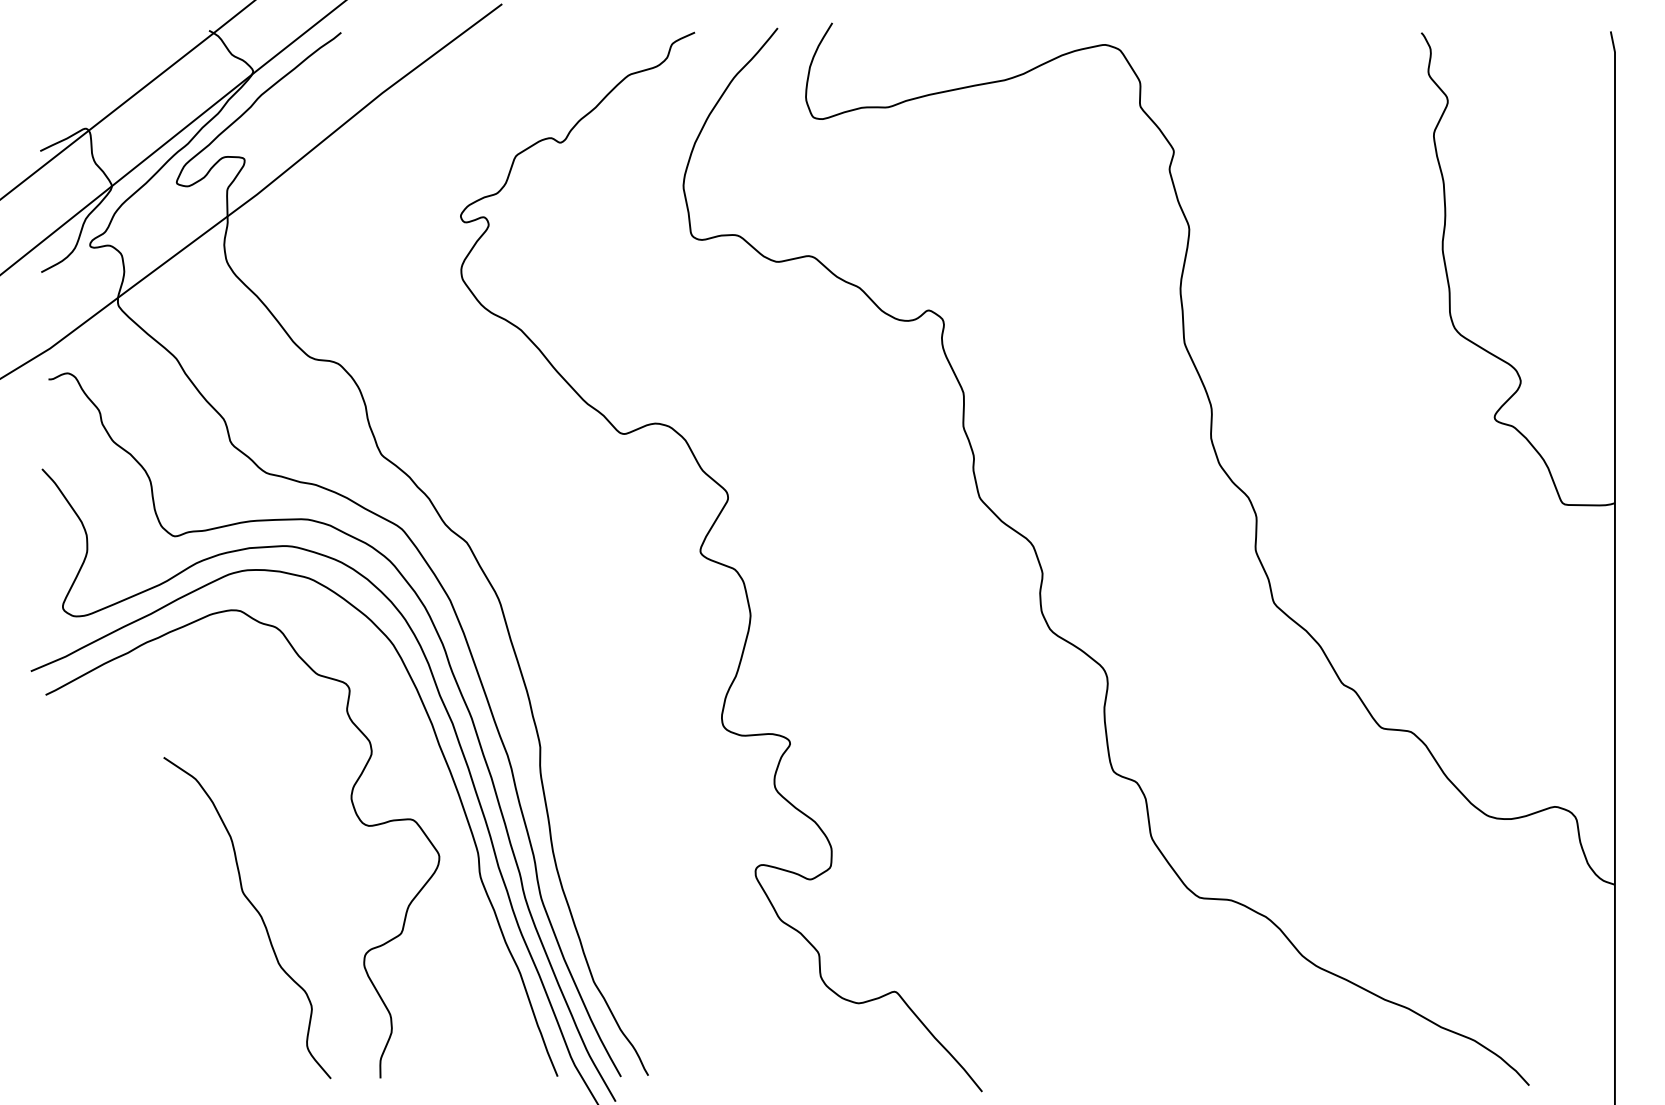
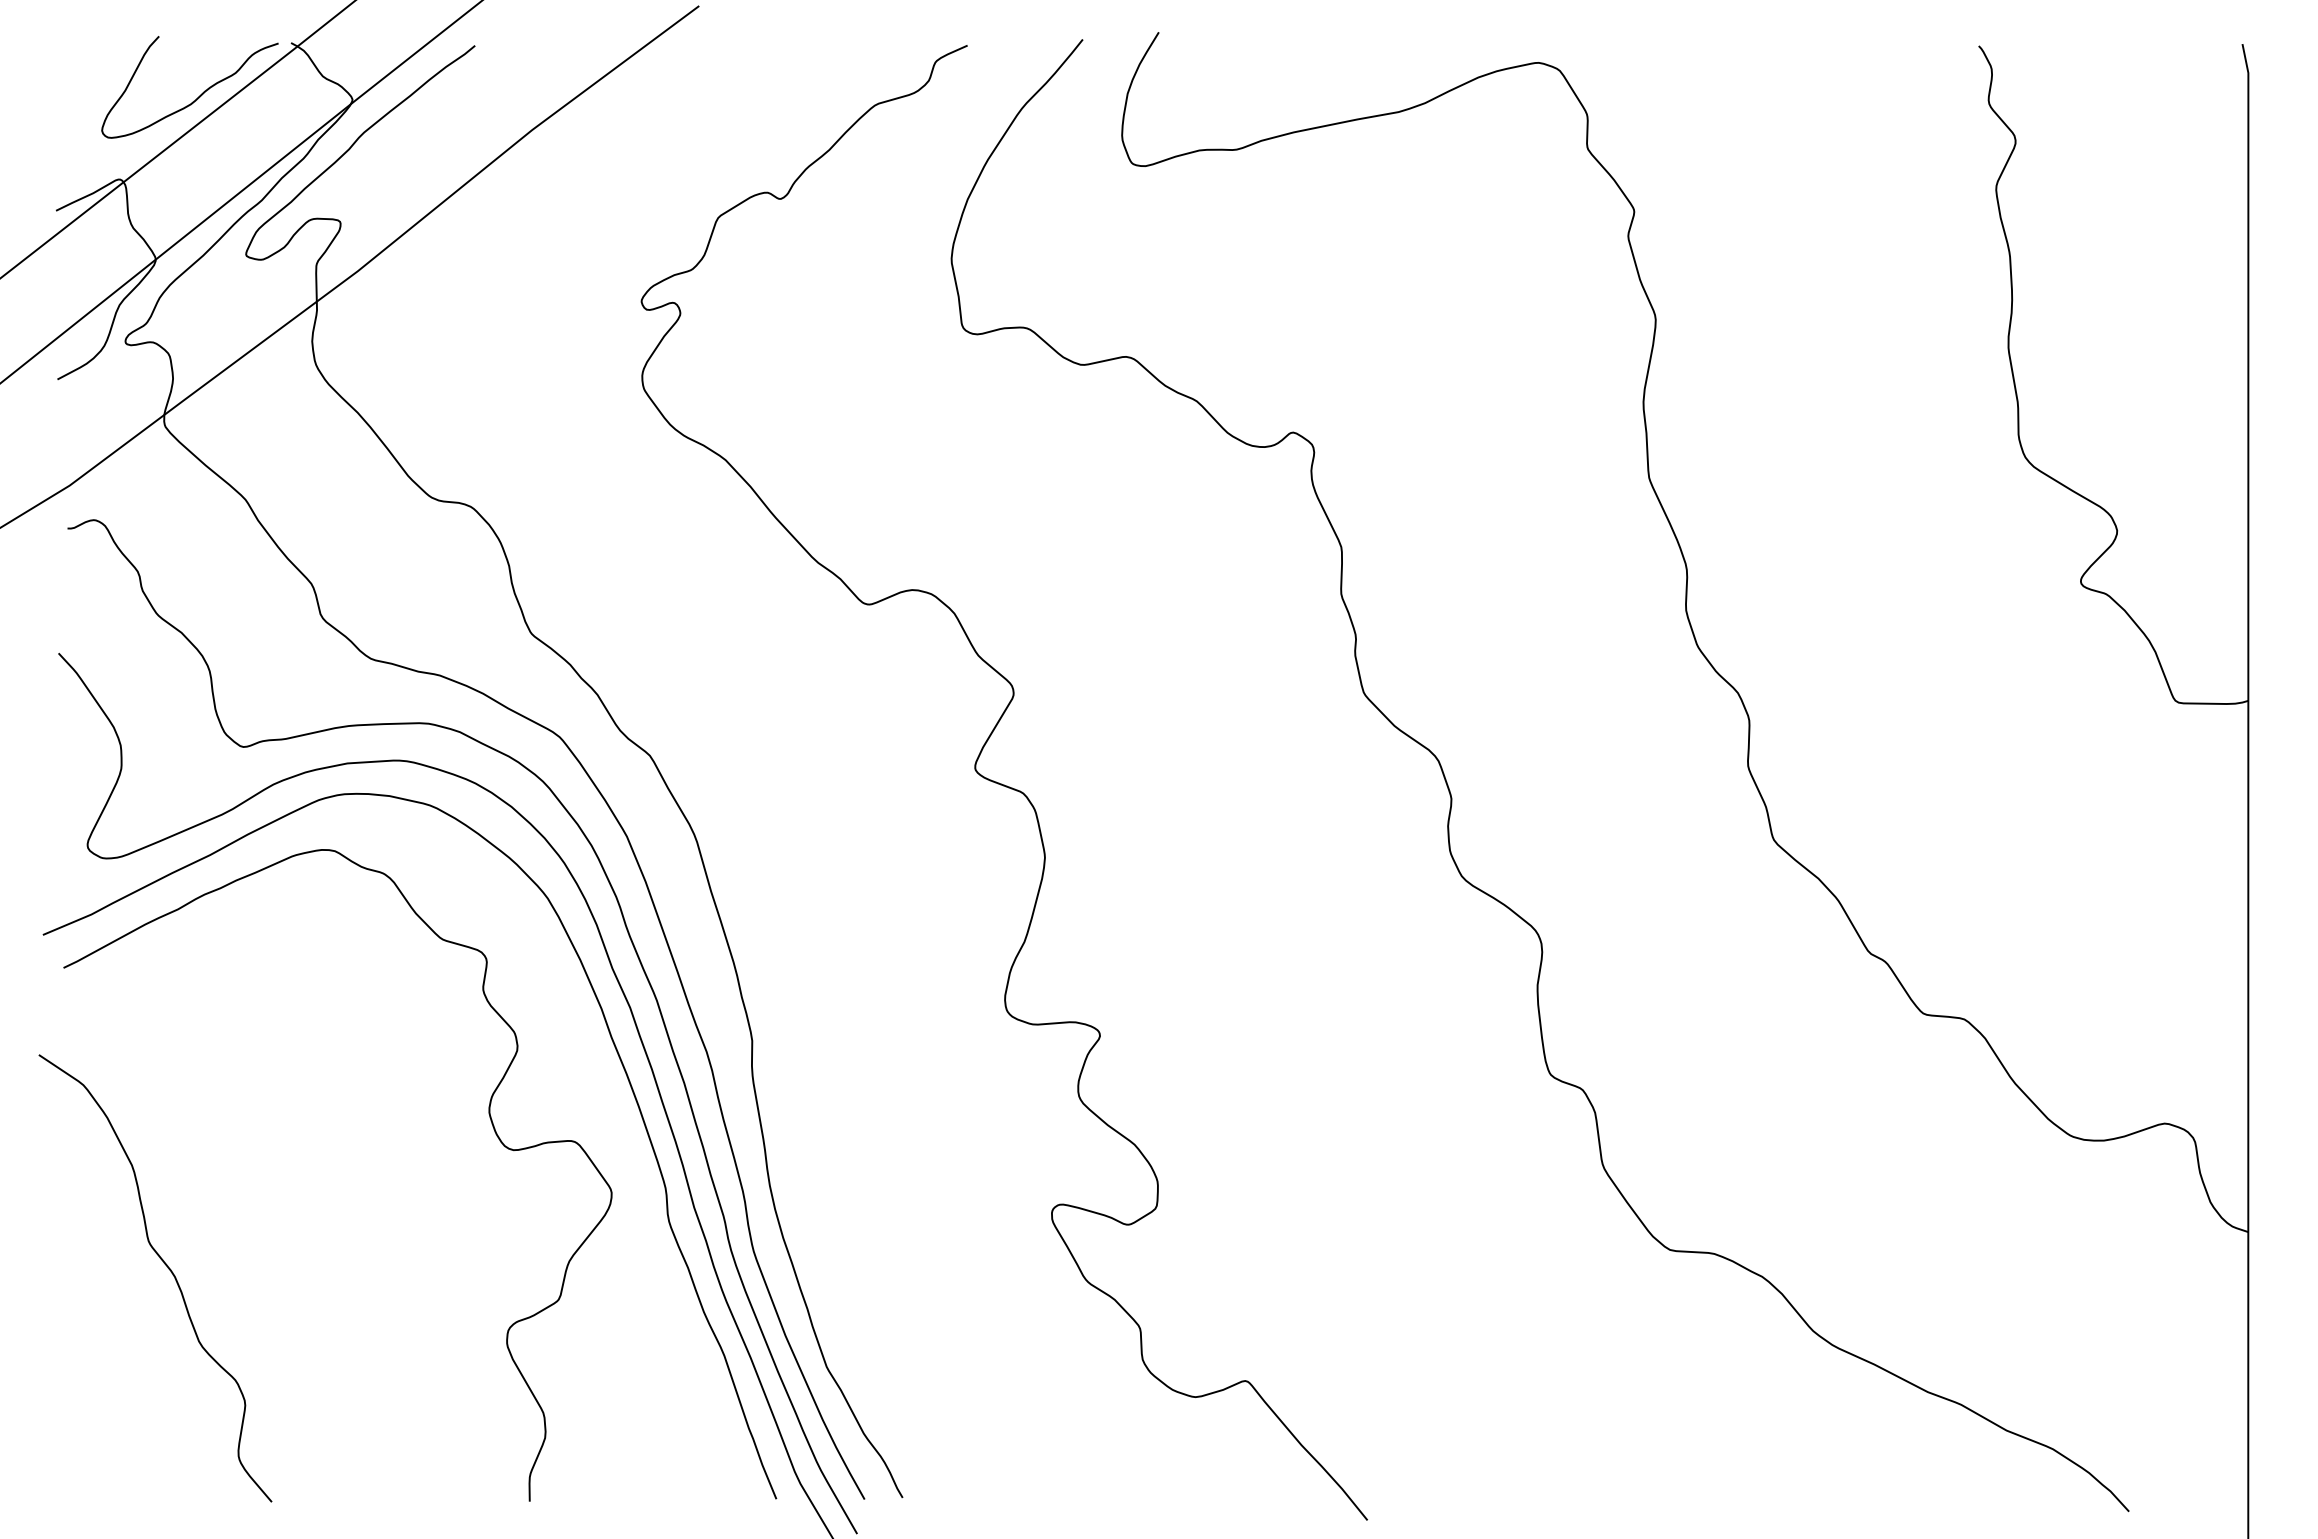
curve: (142, 69) -> (198, 96), added
curve: (256, 911) -> (168, 1269), moved

